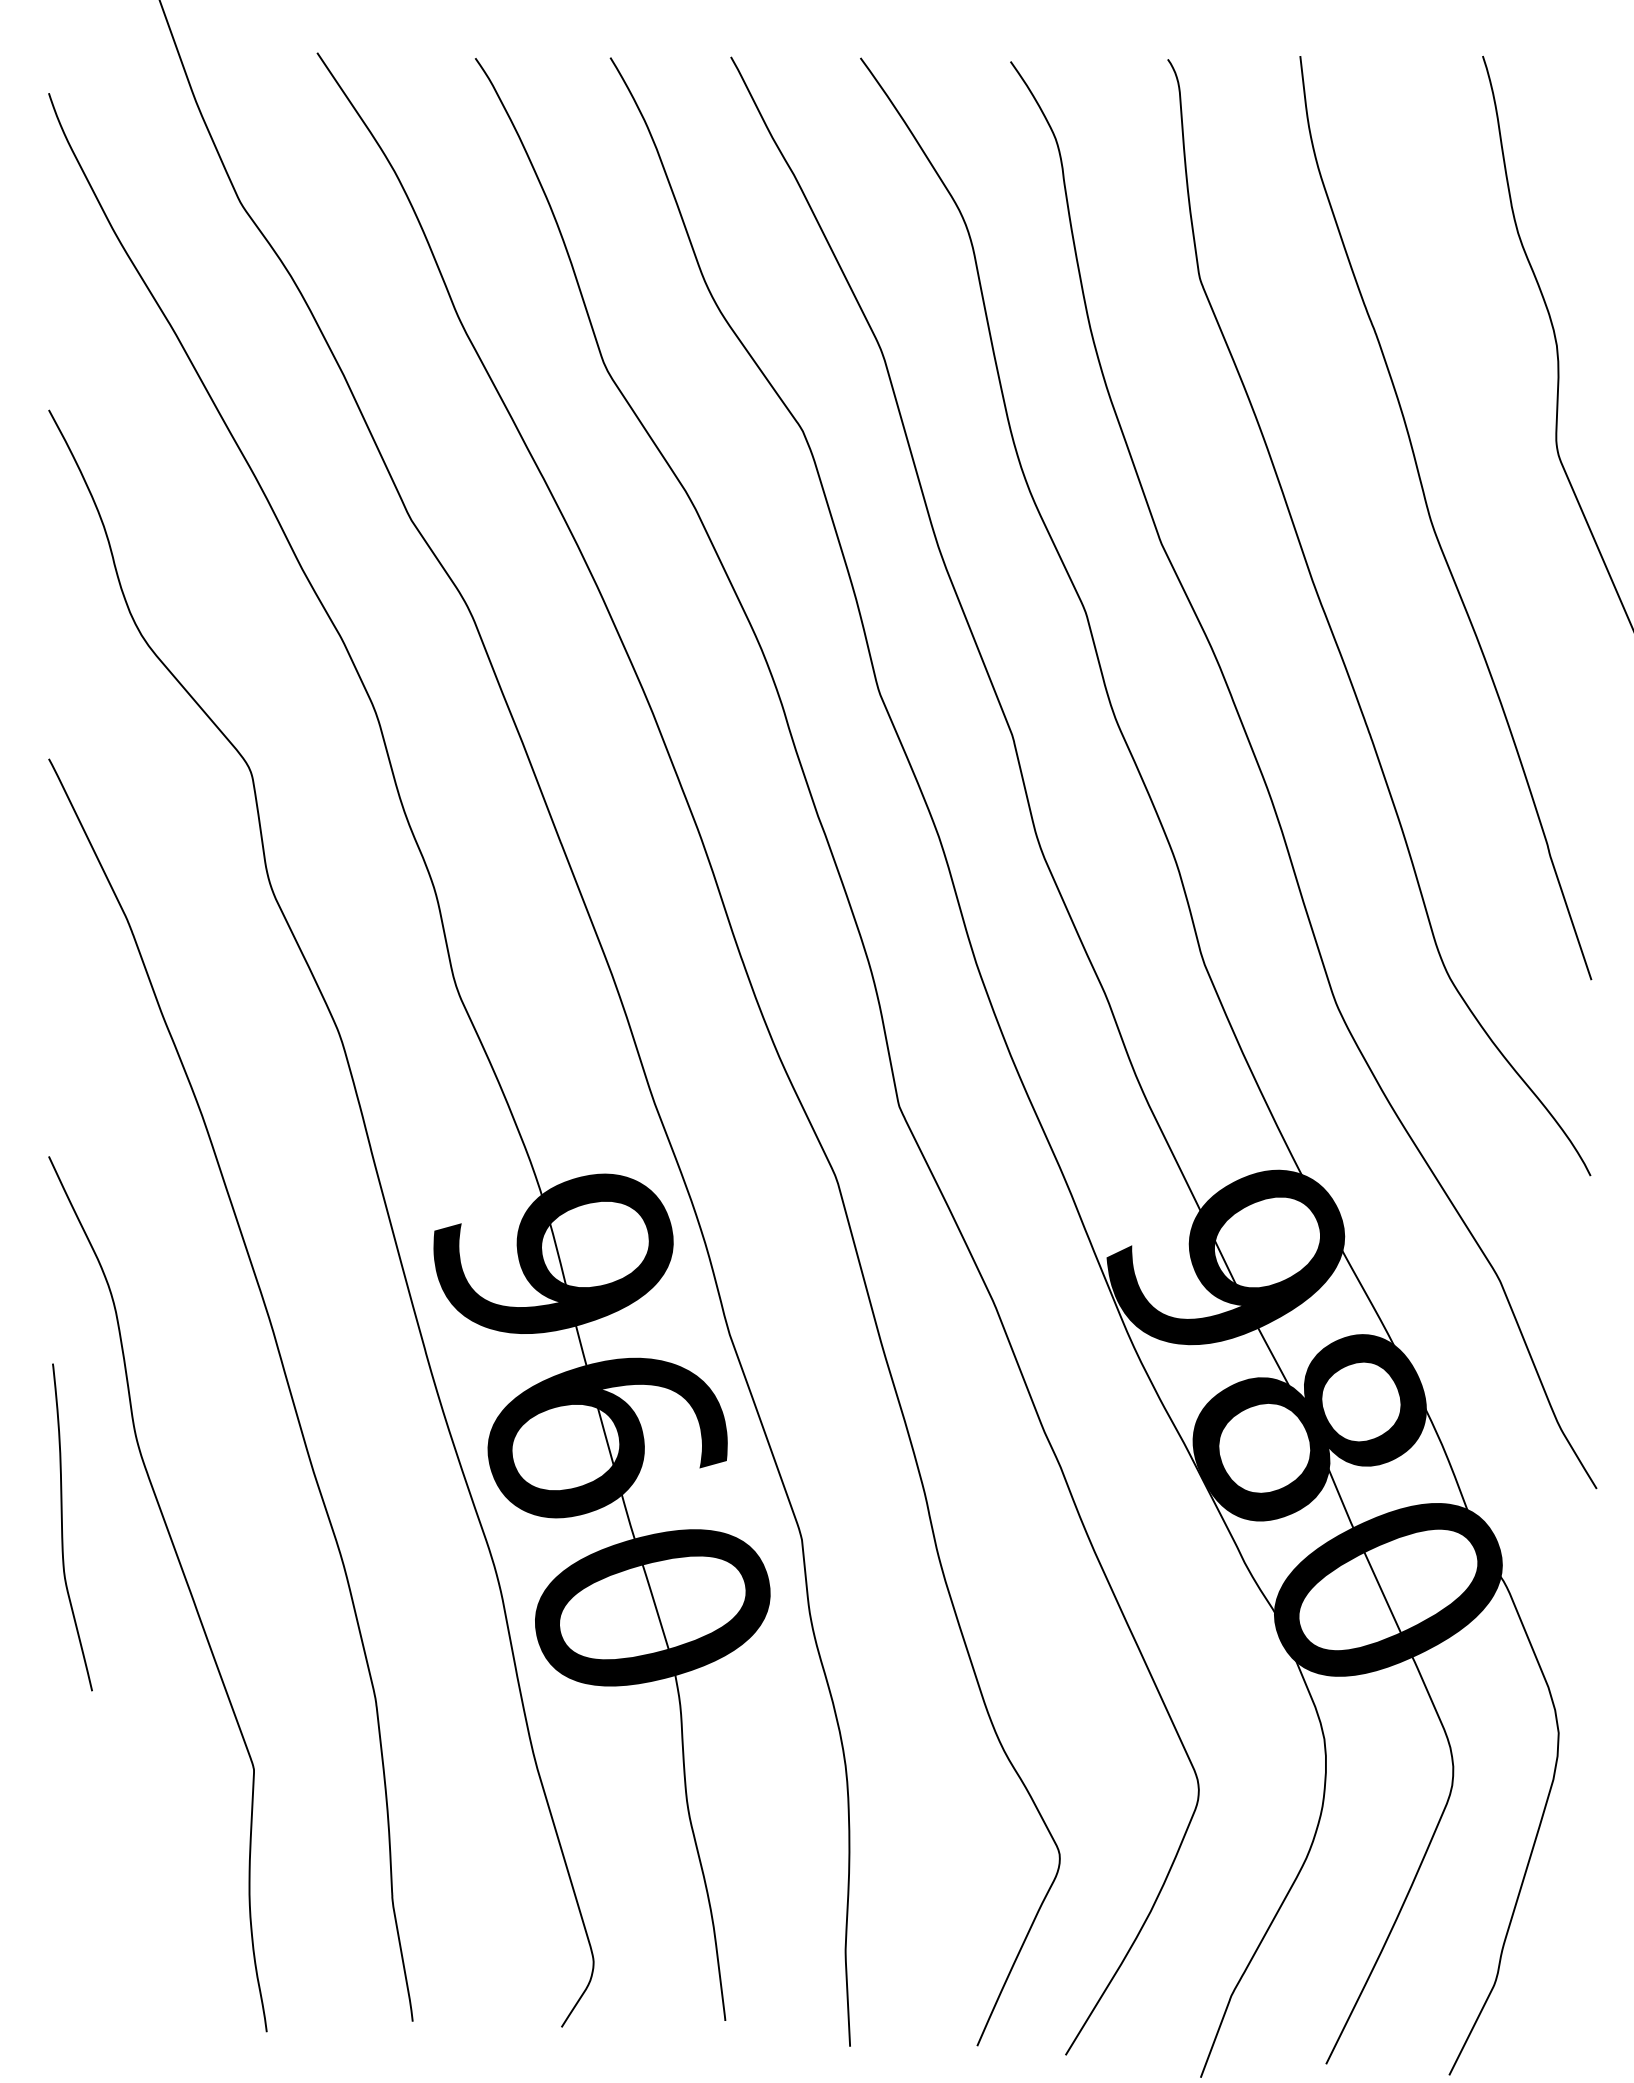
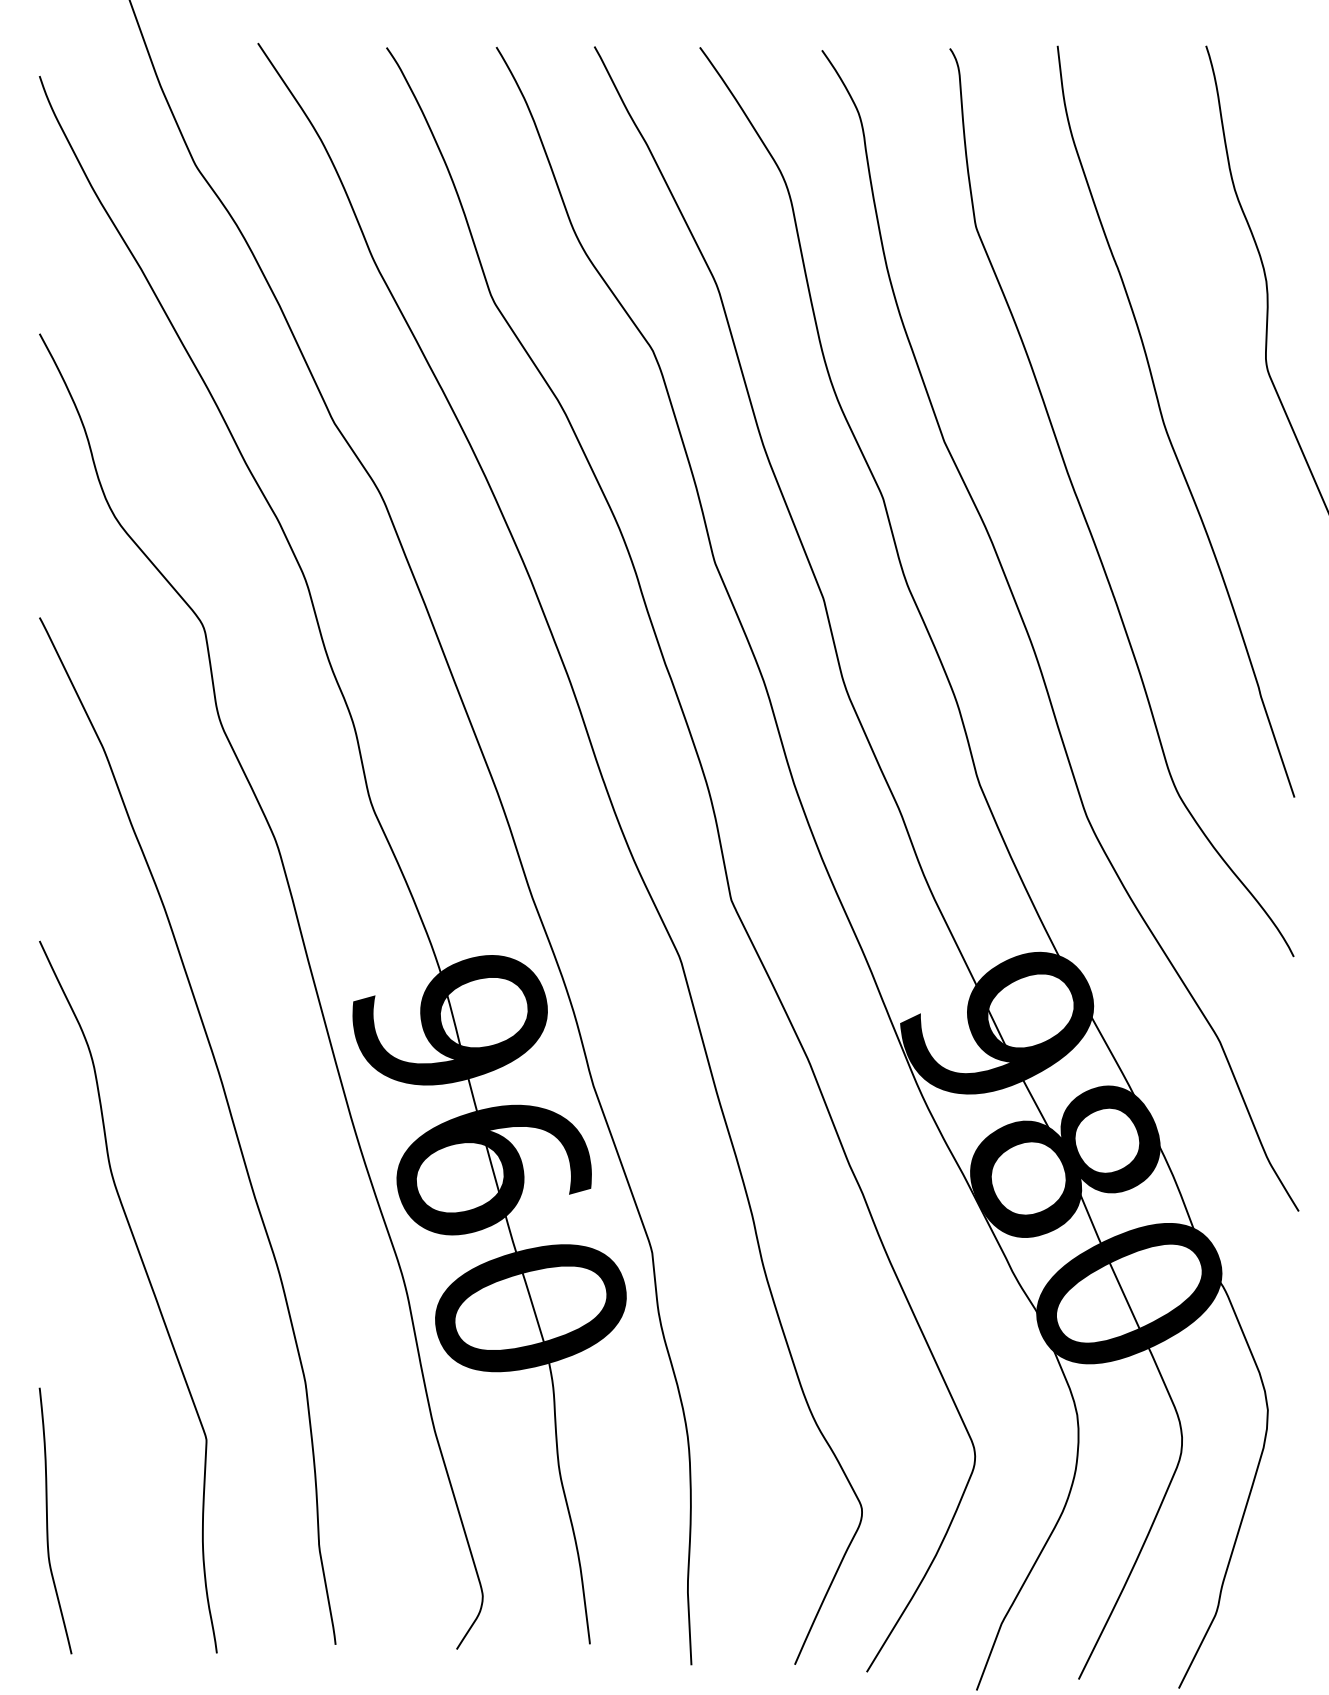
curve: (62, 1527) -> (47, 1521), moved

